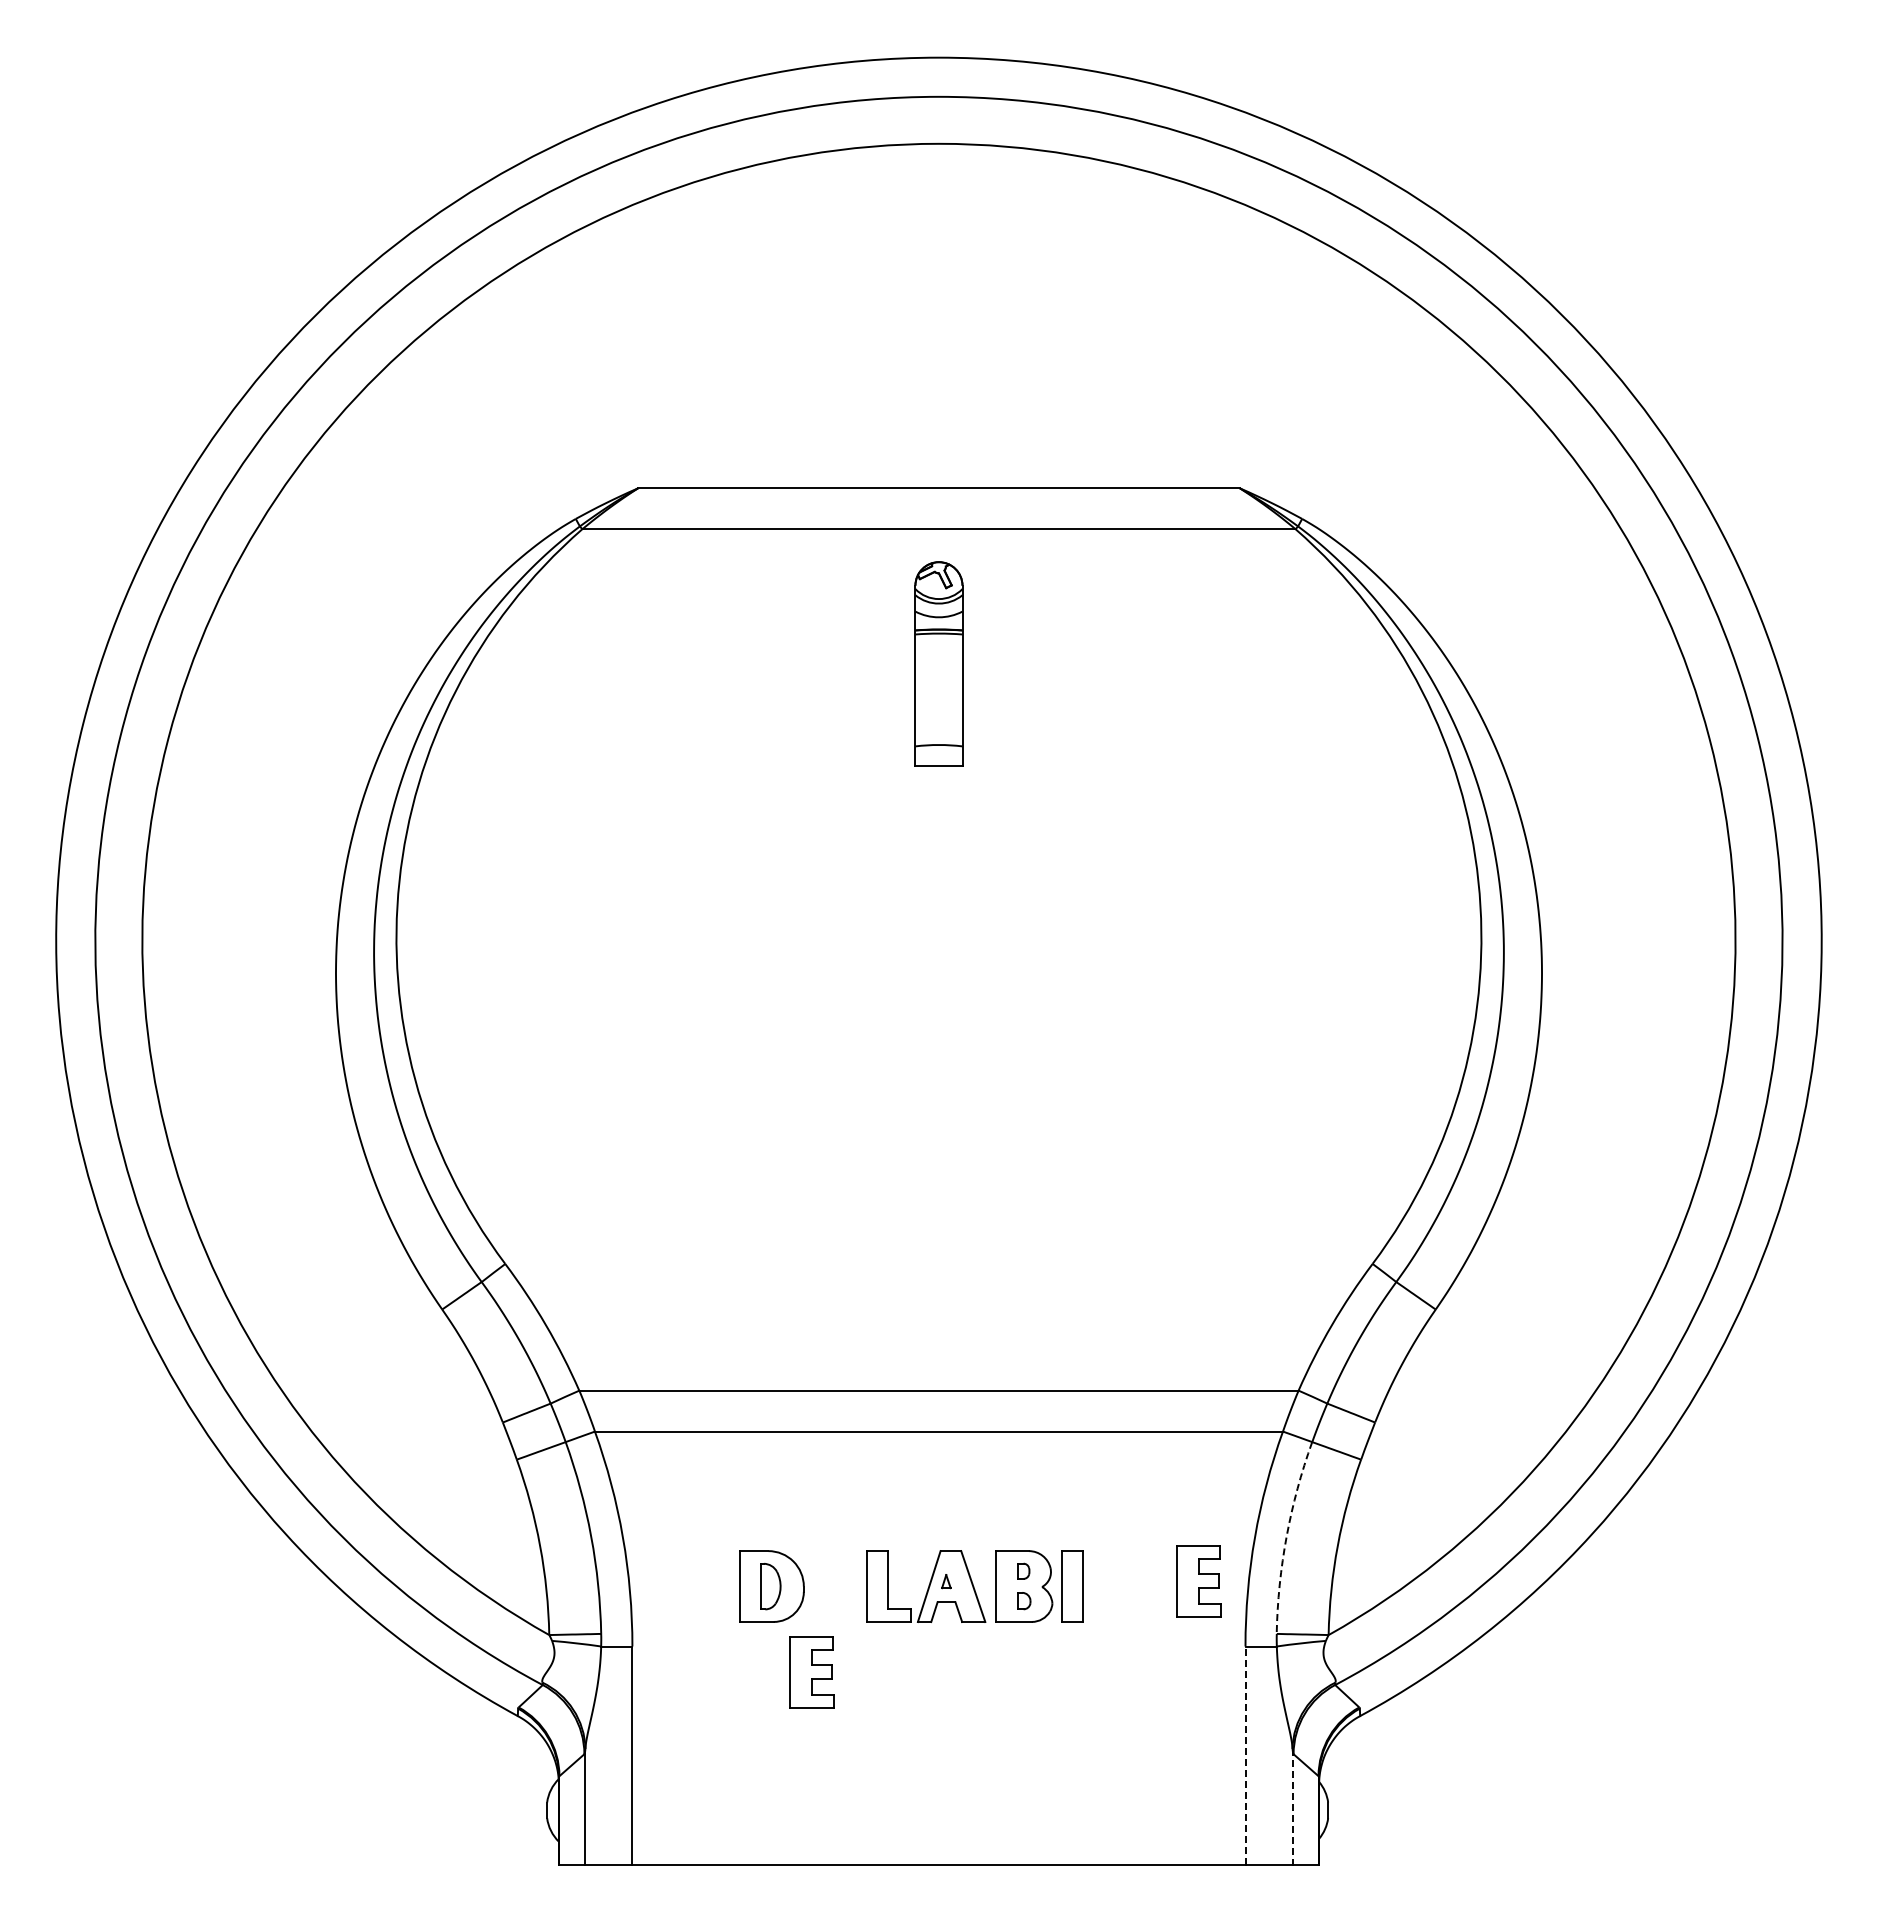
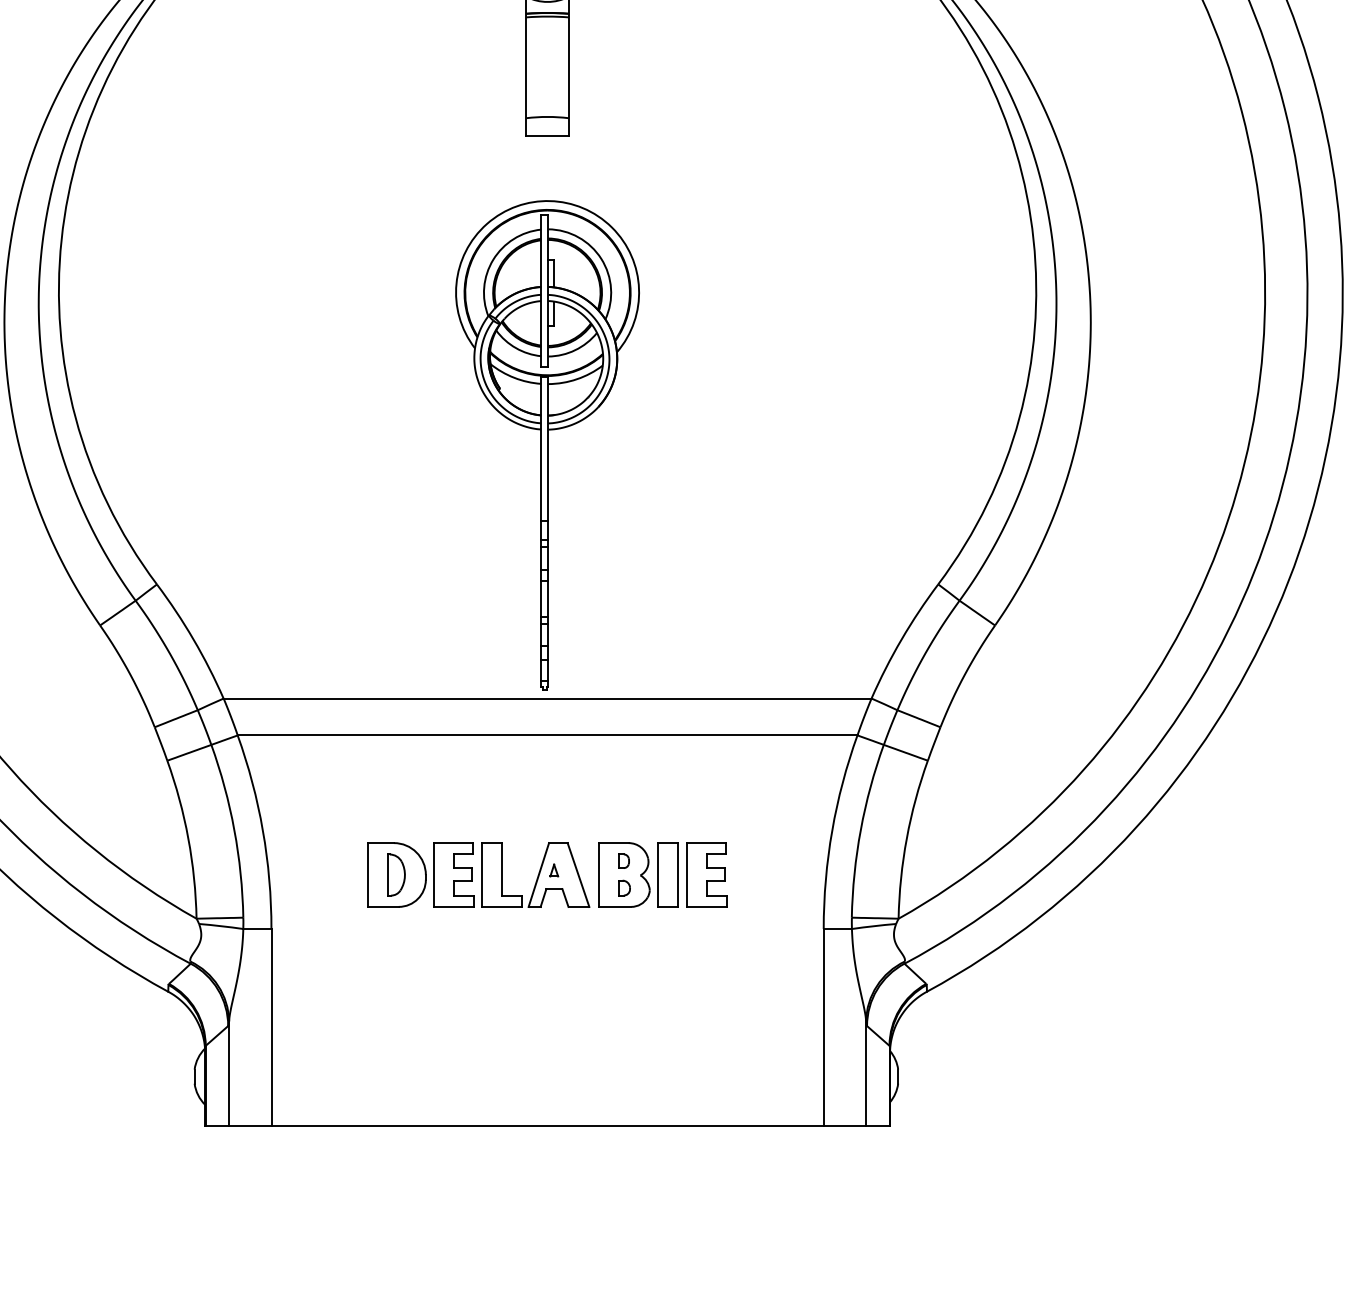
part: (938, 1109) -> (547, 445), added
arc: (1286, 1536) -> (860, 829), dashed -> solid
part: (1198, 1581) -> (706, 874), moved
part: (811, 1672) -> (453, 874), moved
line: (1245, 1755) -> (823, 1027), dashed -> solid
line: (1292, 1807) -> (866, 1074), dashed -> solid

